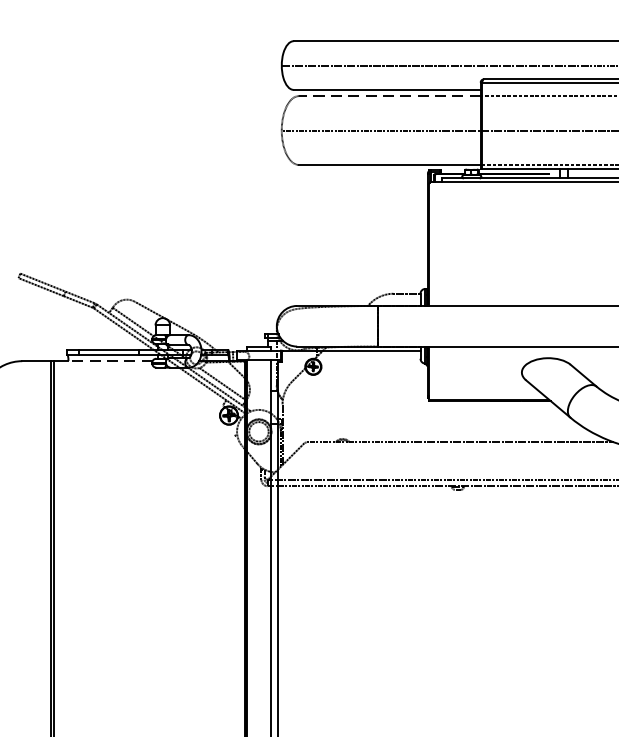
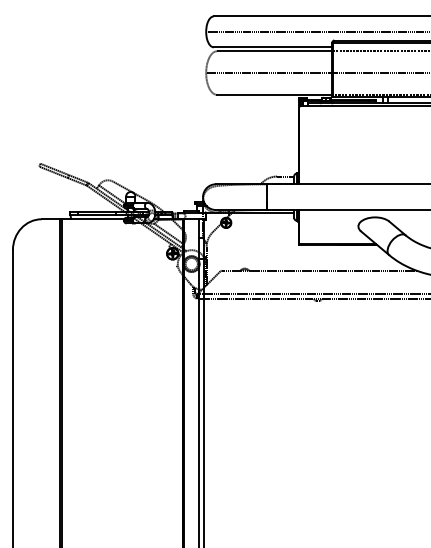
line: (389, 96) -> (274, 51), dashed -> solid
line: (110, 361) -> (97, 219), dashed -> solid

